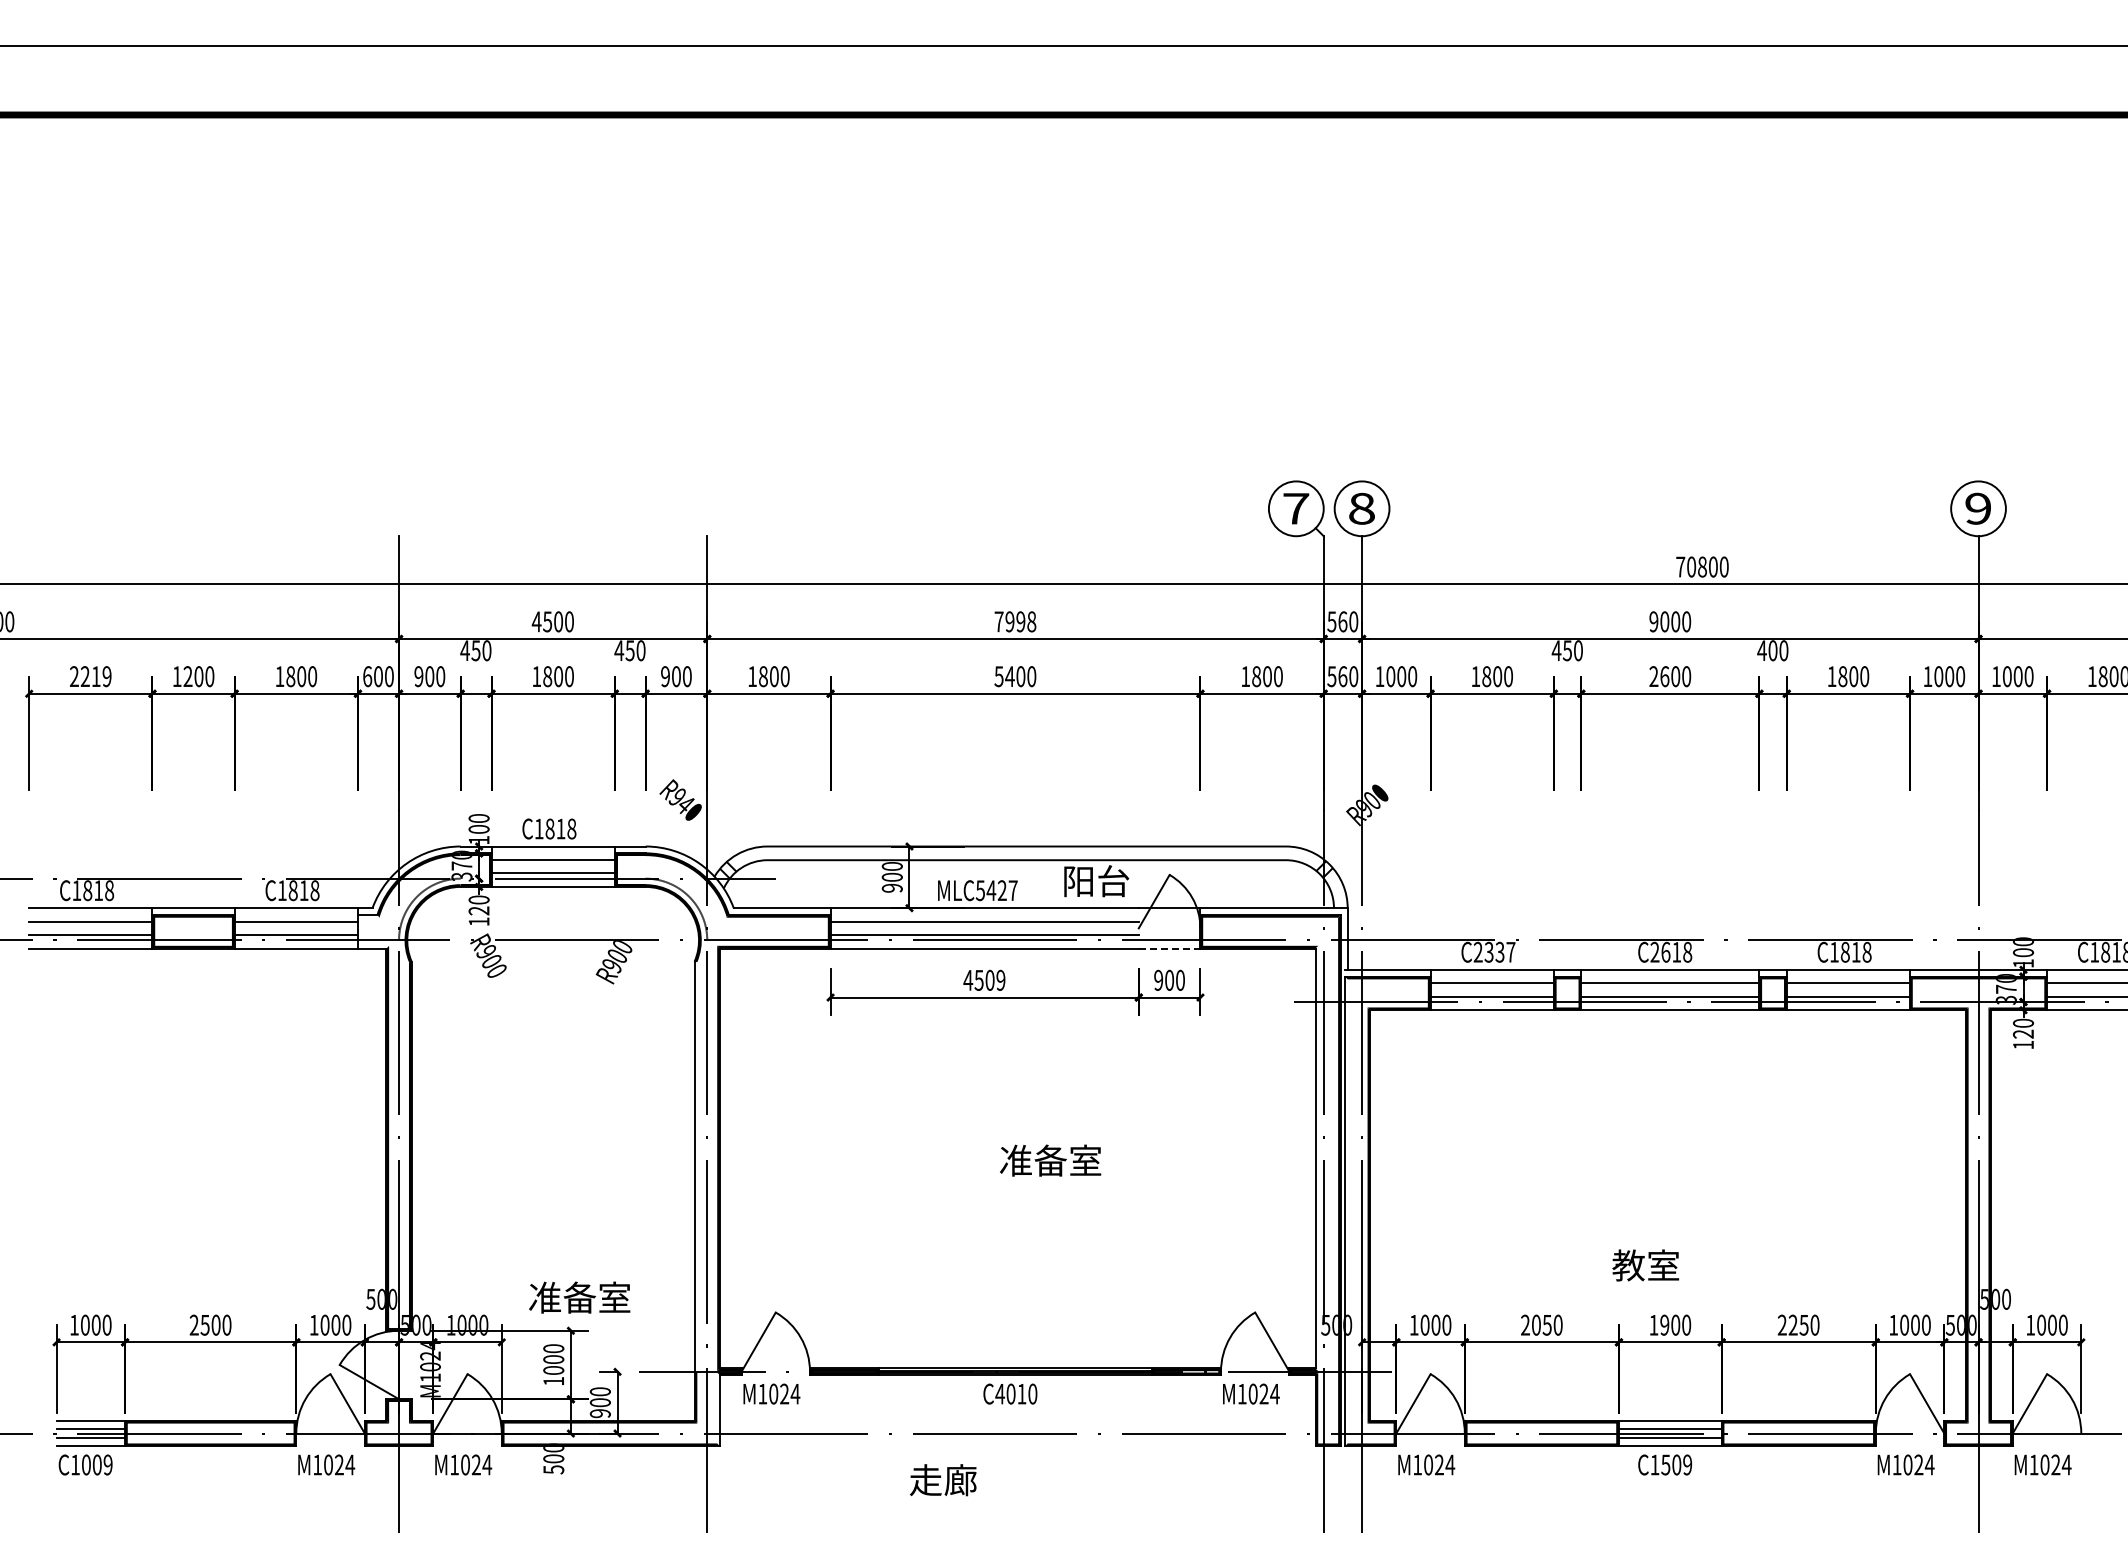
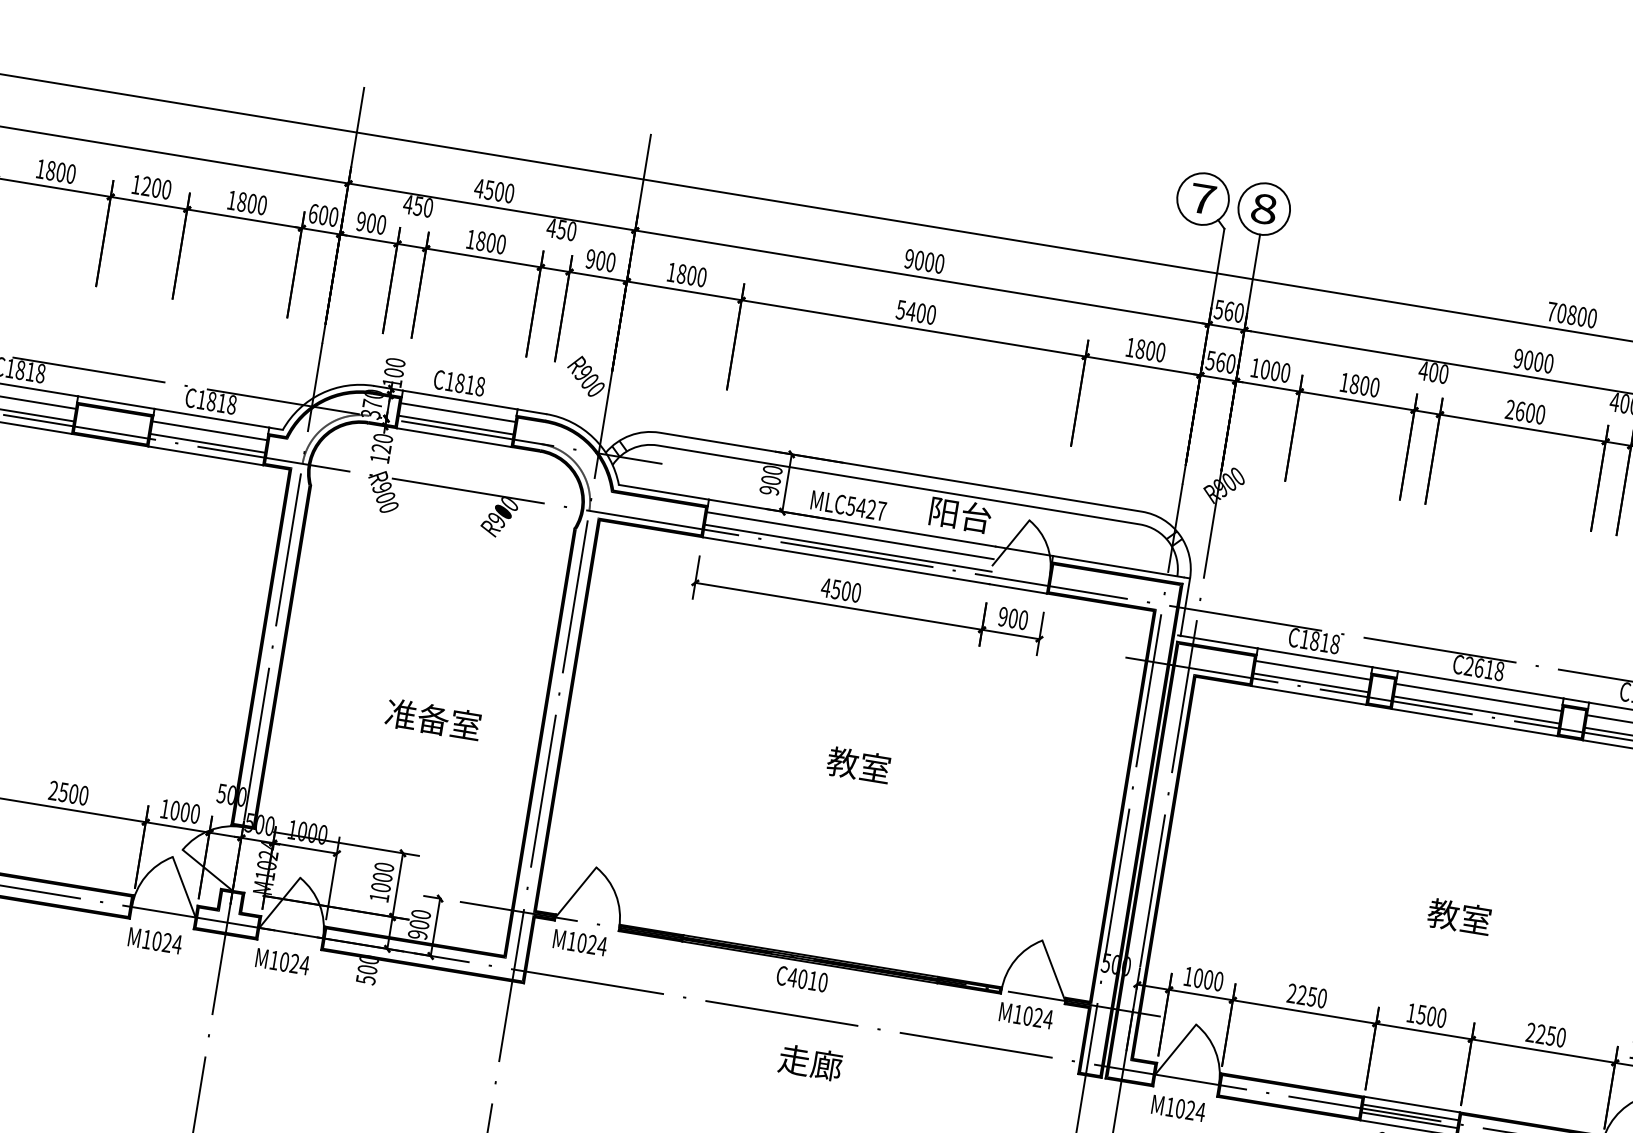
text: (1015, 621) -> (924, 261), 7998 -> 9000
text: (1566, 650) -> (1432, 372), 450 -> 400
text: (90, 676) -> (55, 171), 2219 -> 1800
text: (685, 805) -> (589, 382), R940 -> R900
fill: (373, 931) -> (280, 451), added
line: (1169, 948) -> (1018, 588), dashed -> solid
text: (1494, 951) -> (1320, 641), C2337 -> C1818
text: (1000, 980) -> (856, 592), 4509 -> 4500
fill: (1316, 1158) -> (1122, 806), added
text: (1050, 1160) -> (875, 767), 准备室 -> 教室
fill: (695, 1166) -> (543, 719), added
fill: (1345, 1211) -> (1141, 860), added
text: (1645, 1265) -> (1459, 917), moved
text: (579, 1297) -> (433, 719), moved
text: (1535, 1324) -> (1301, 994), 2050 -> 2250
text: (1664, 1324) -> (1421, 1014), 1900 -> 1500
fill: (718, 1409) -> (528, 949), added
text: (943, 1480) -> (810, 1063), moved

